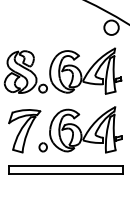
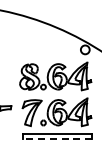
line: (66, 174) -> (57, 139), solid -> dashed

